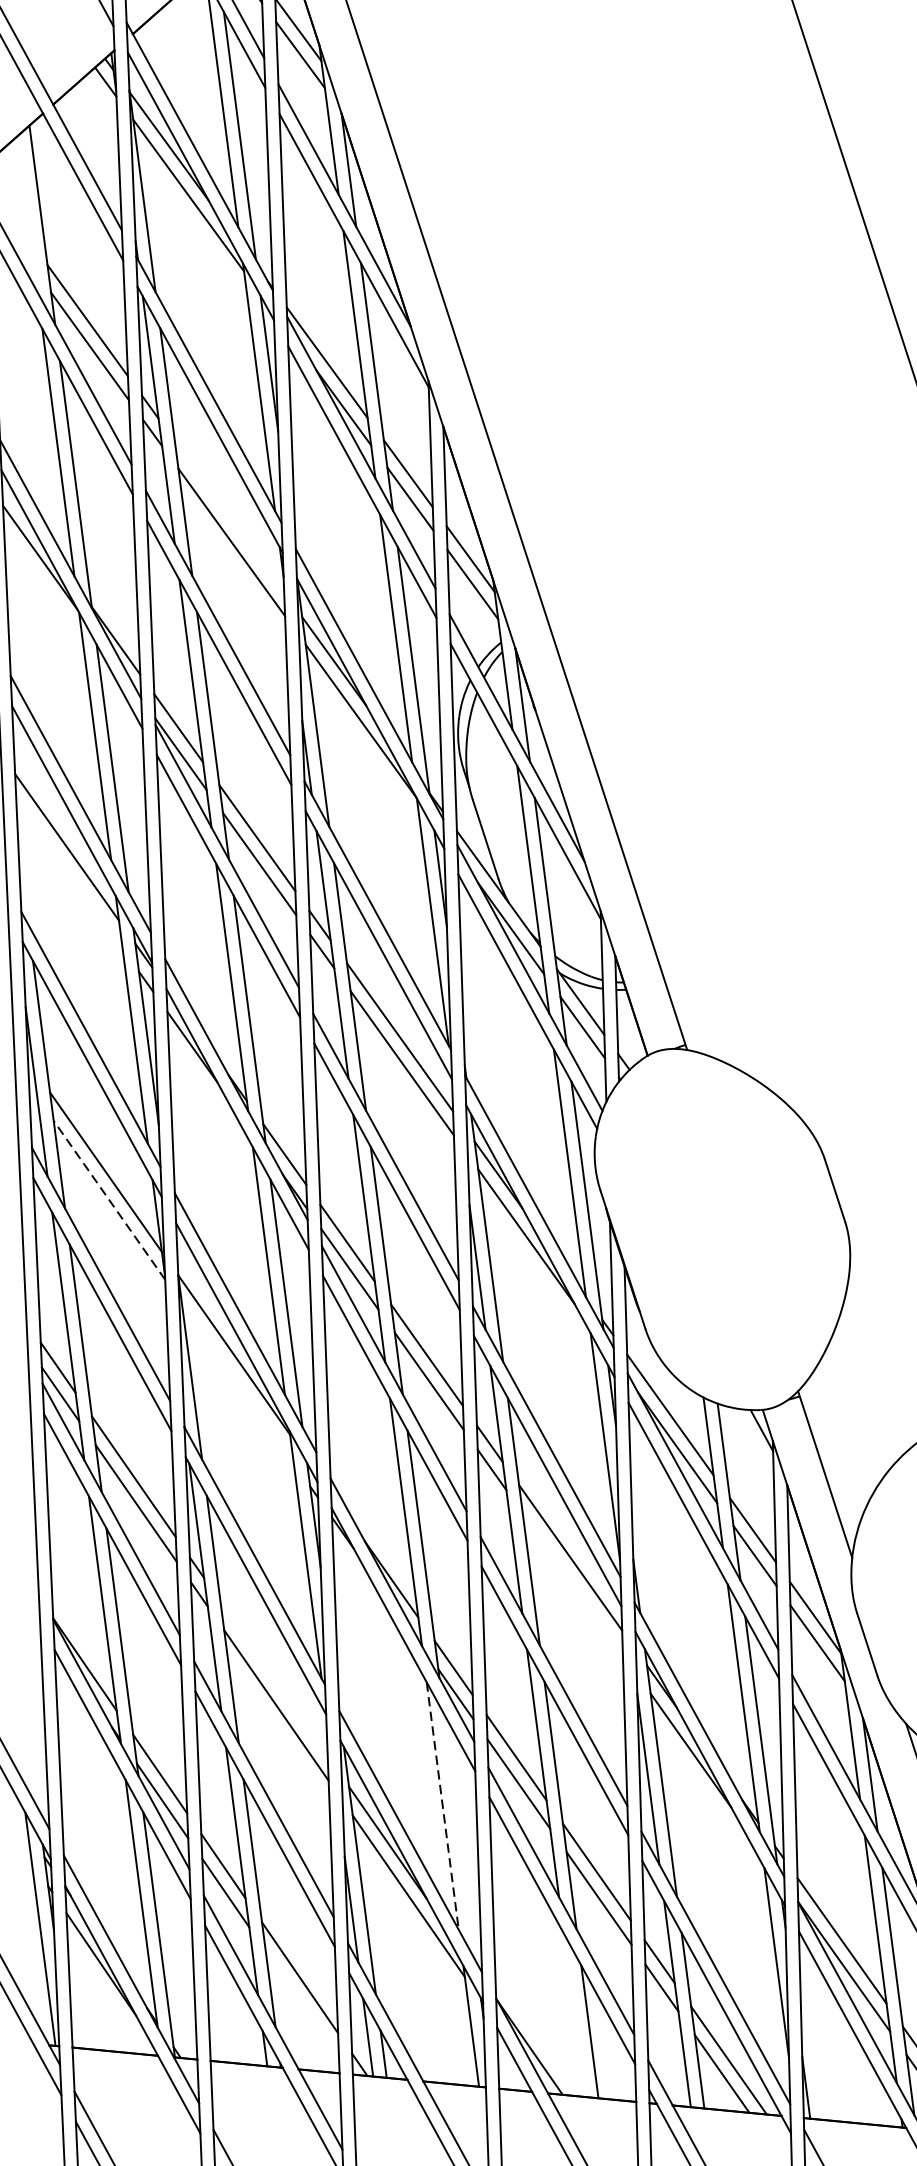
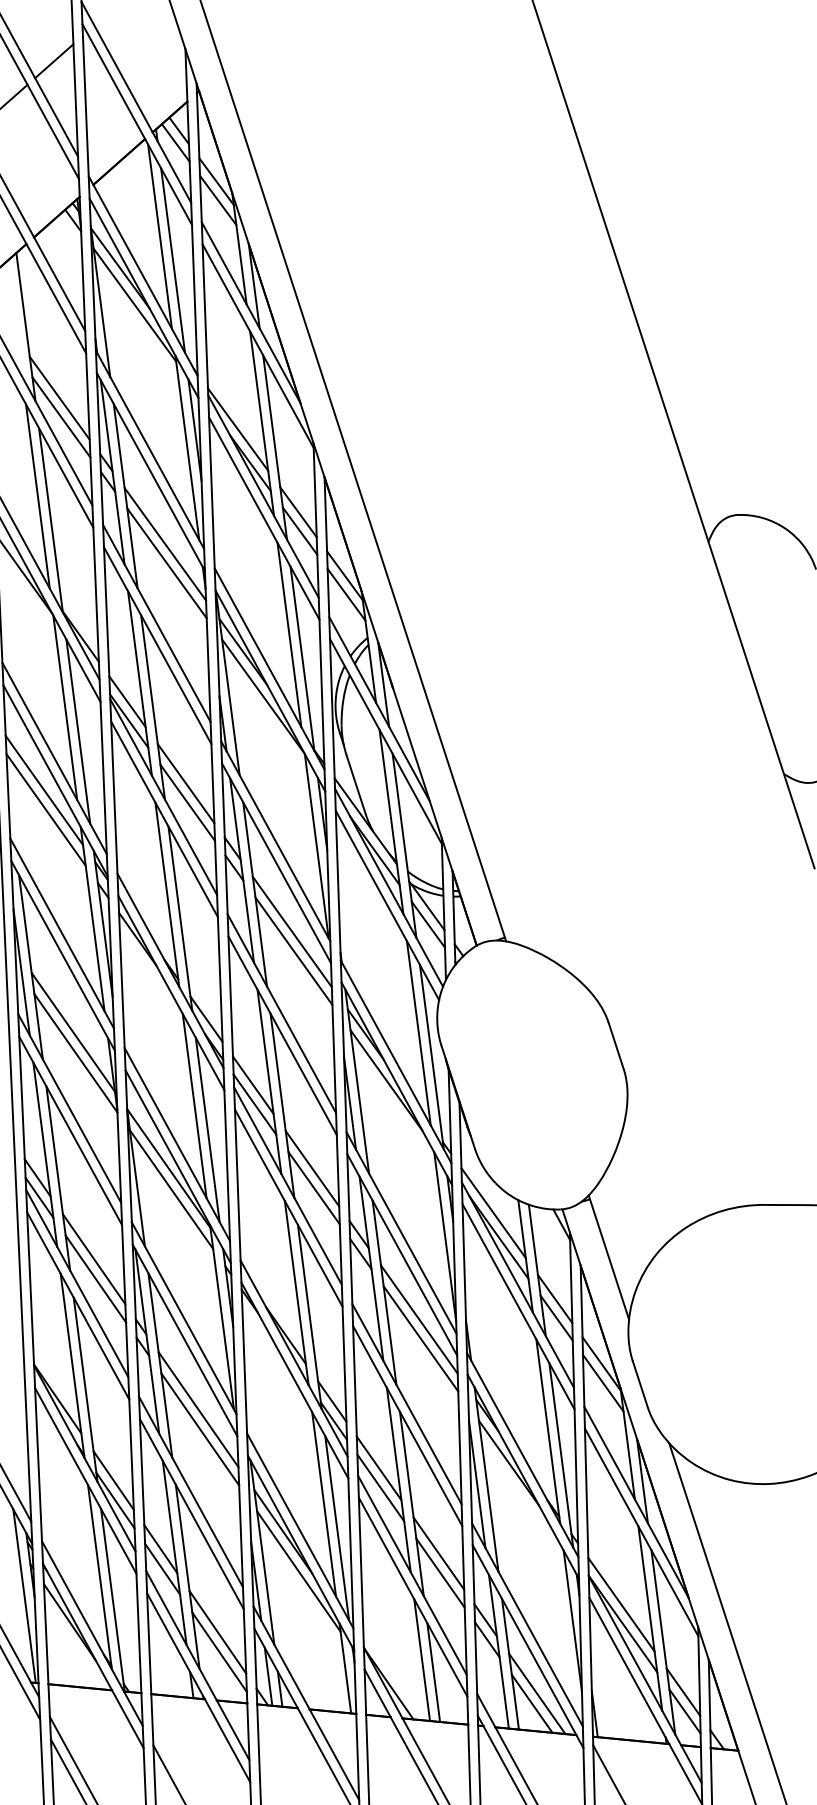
line: (229, 515) -> (165, 543), added
line: (68, 872) -> (45, 809), added
line: (108, 1199) -> (75, 1052), dashed -> solid
line: (237, 1383) -> (171, 1189), added
line: (572, 1583) -> (420, 1338), added
line: (274, 1678) -> (198, 1409), added
line: (443, 1806) -> (324, 1504), dashed -> solid
line: (460, 1838) -> (337, 1528), added
line: (302, 2003) -> (219, 1651), added
line: (574, 2015) -> (422, 1660), added

